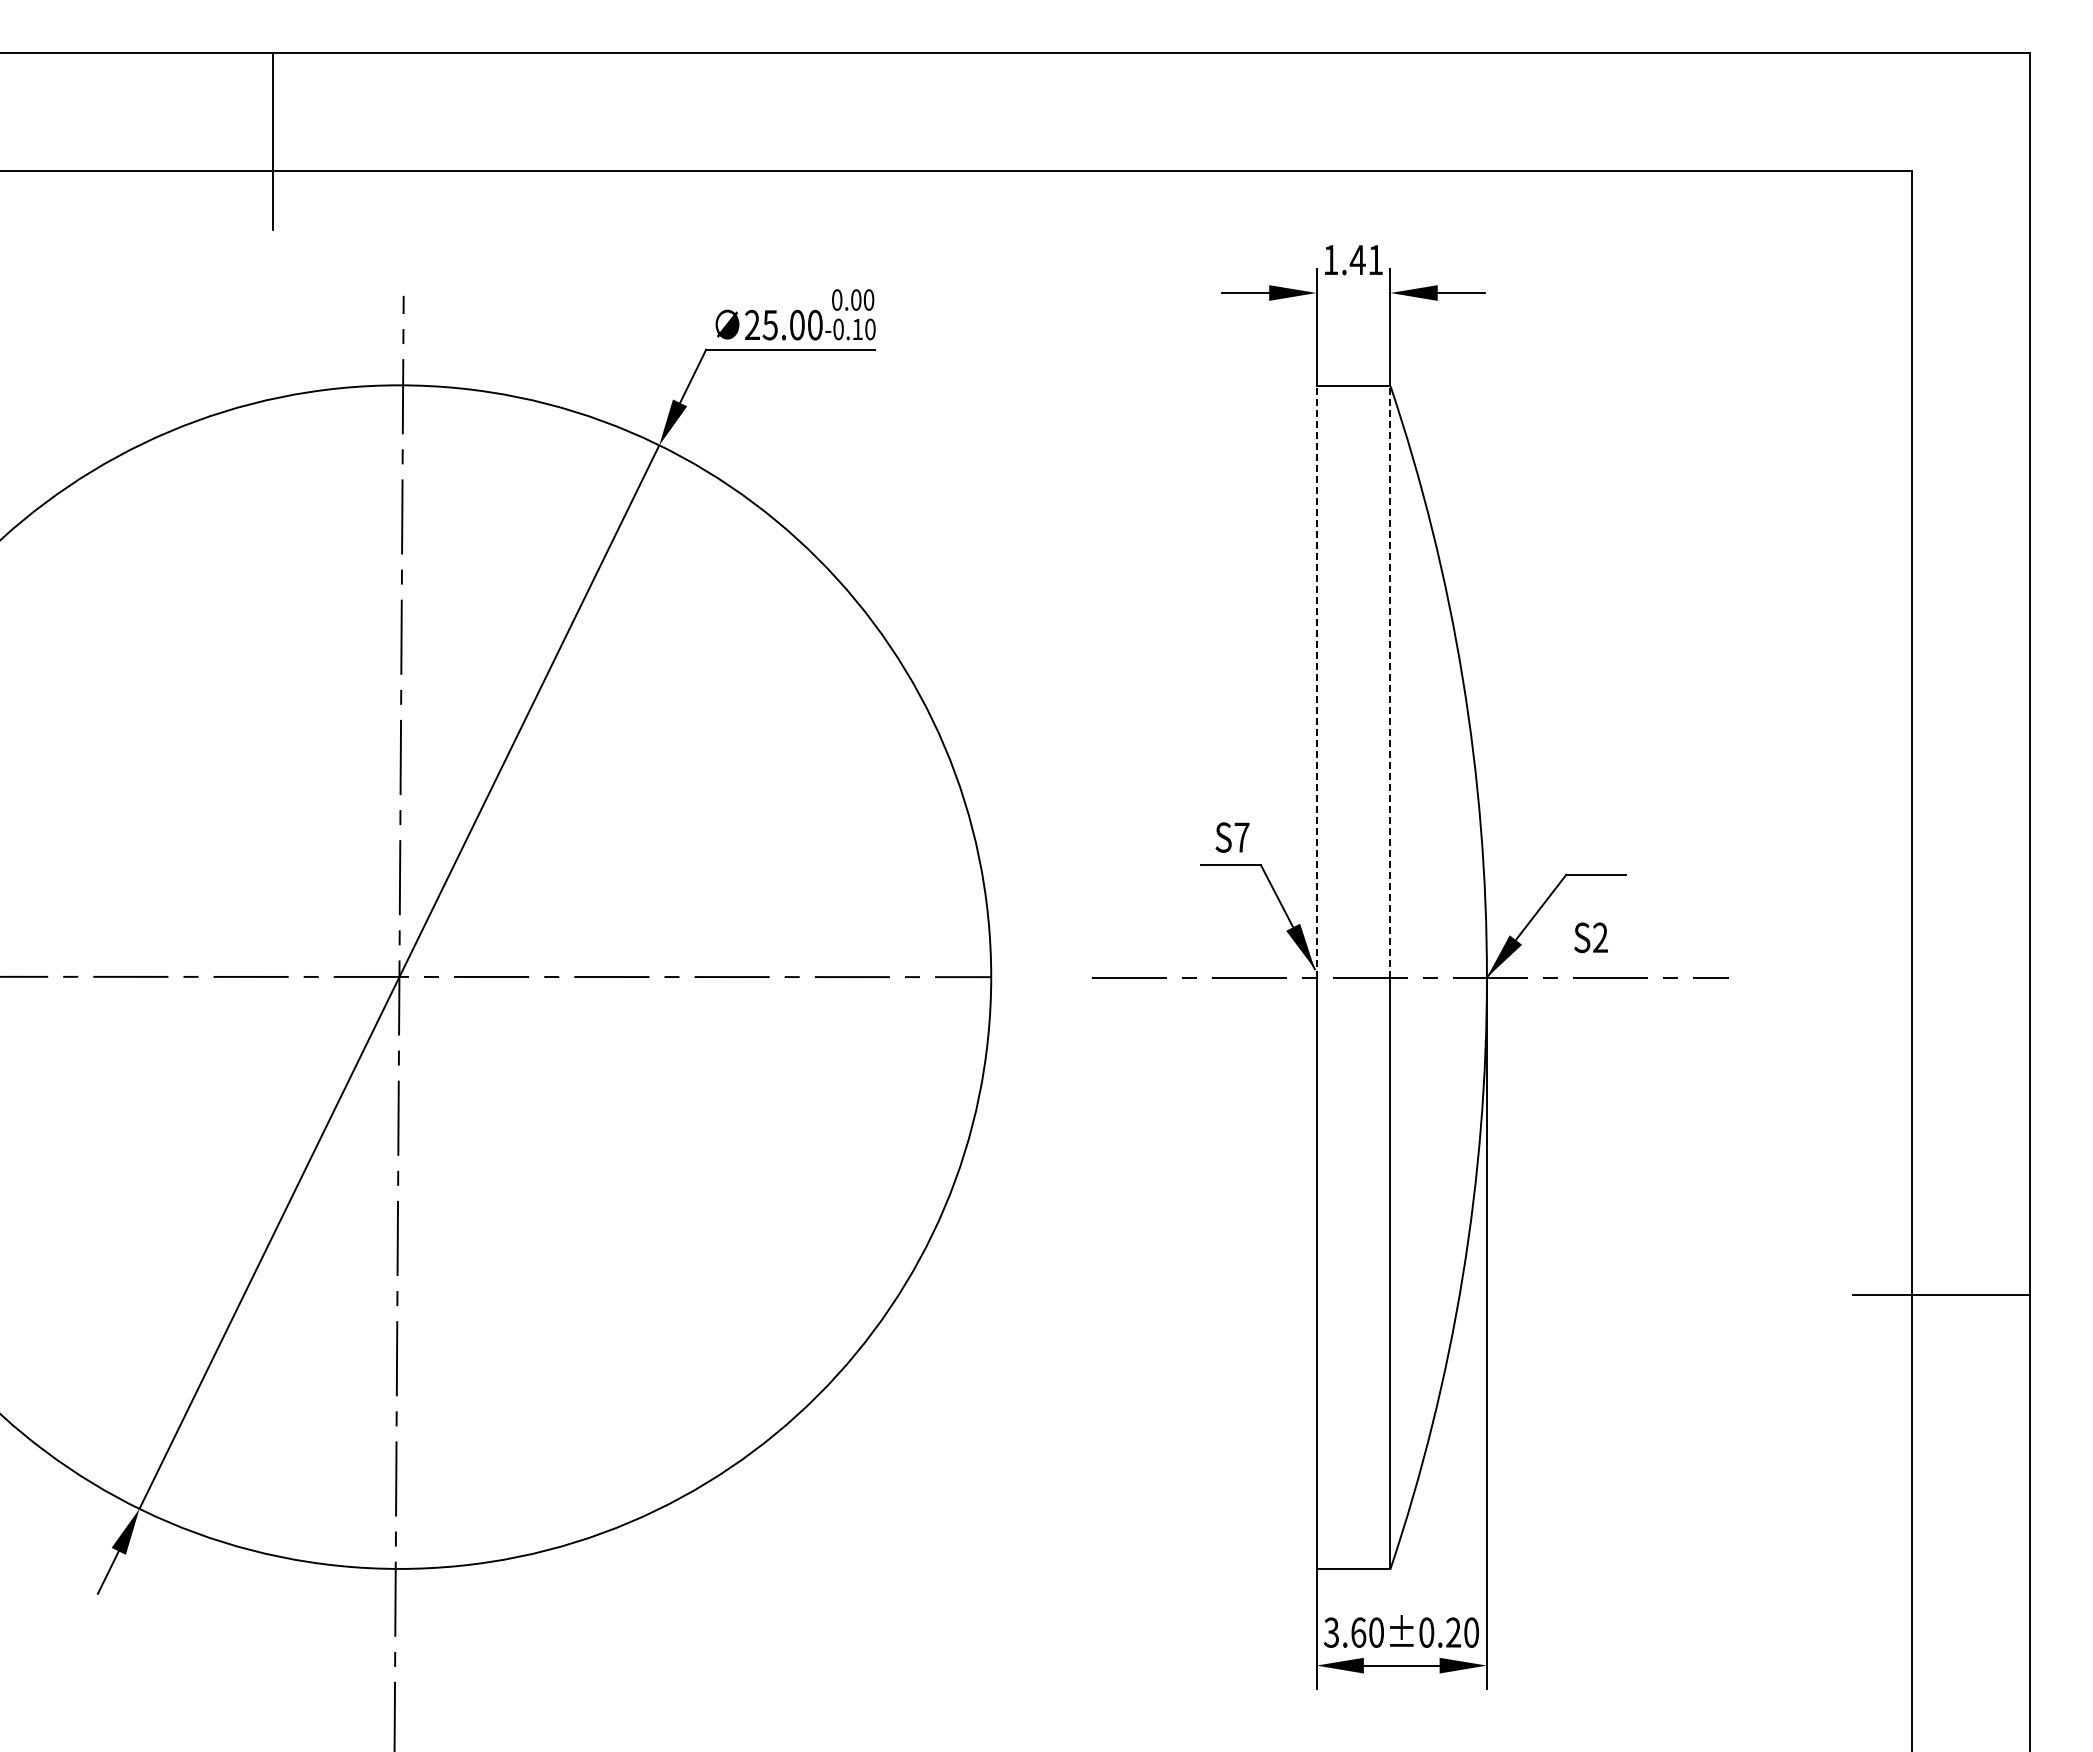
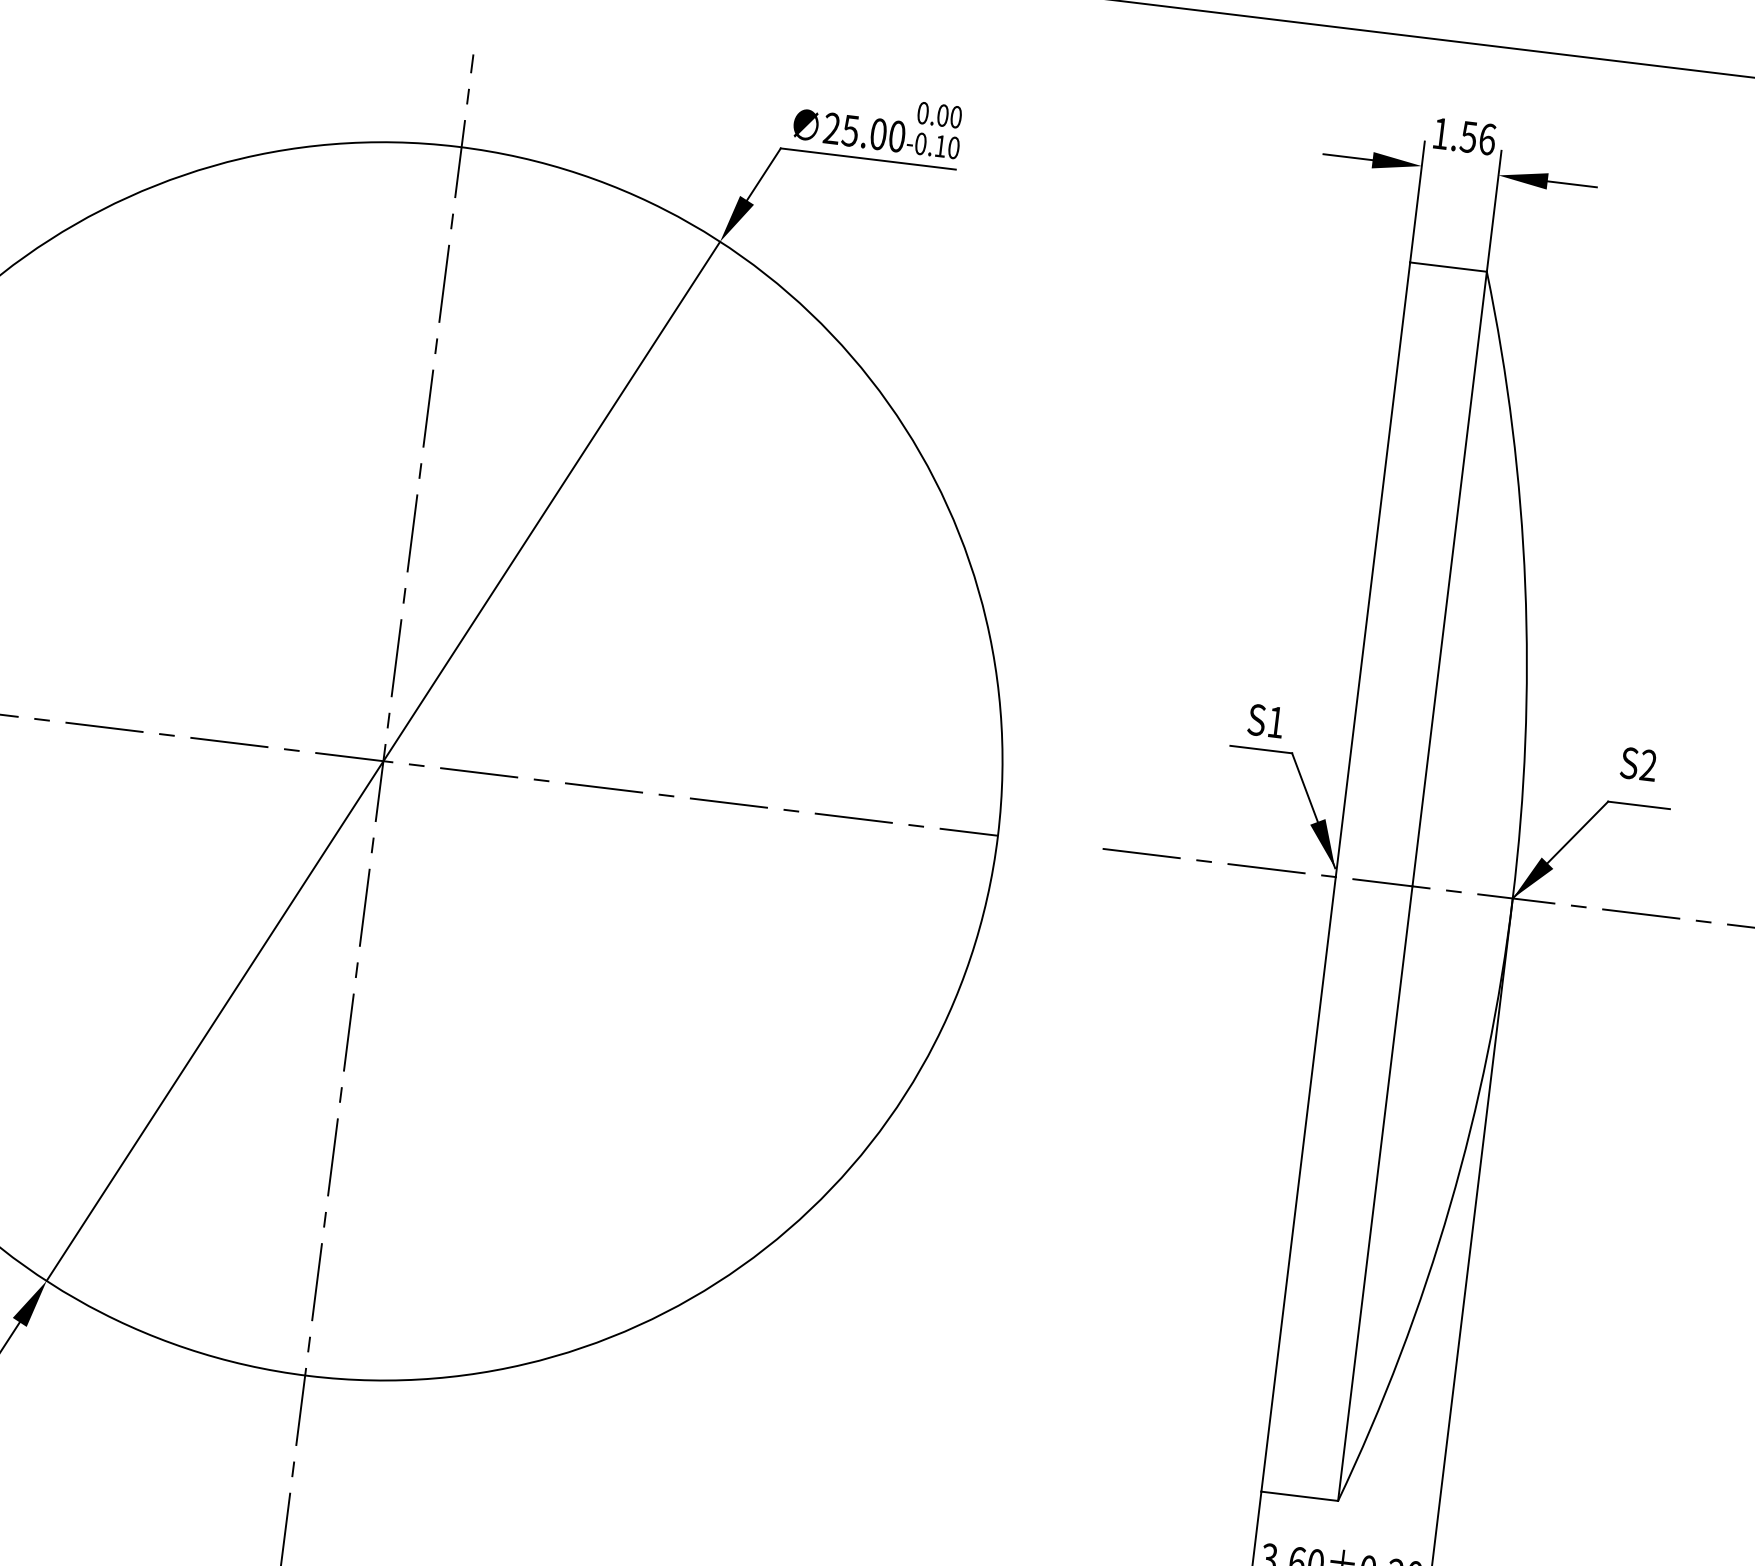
text: (1366, 259) -> (1477, 137), 1.41 -> 1.56
line: (1316, 681) -> (1372, 569), dashed -> solid
line: (1390, 681) -> (1449, 578), dashed -> solid
text: (1241, 837) -> (1275, 722), S7 -> S1
text: (1590, 937) -> (1638, 763), moved

